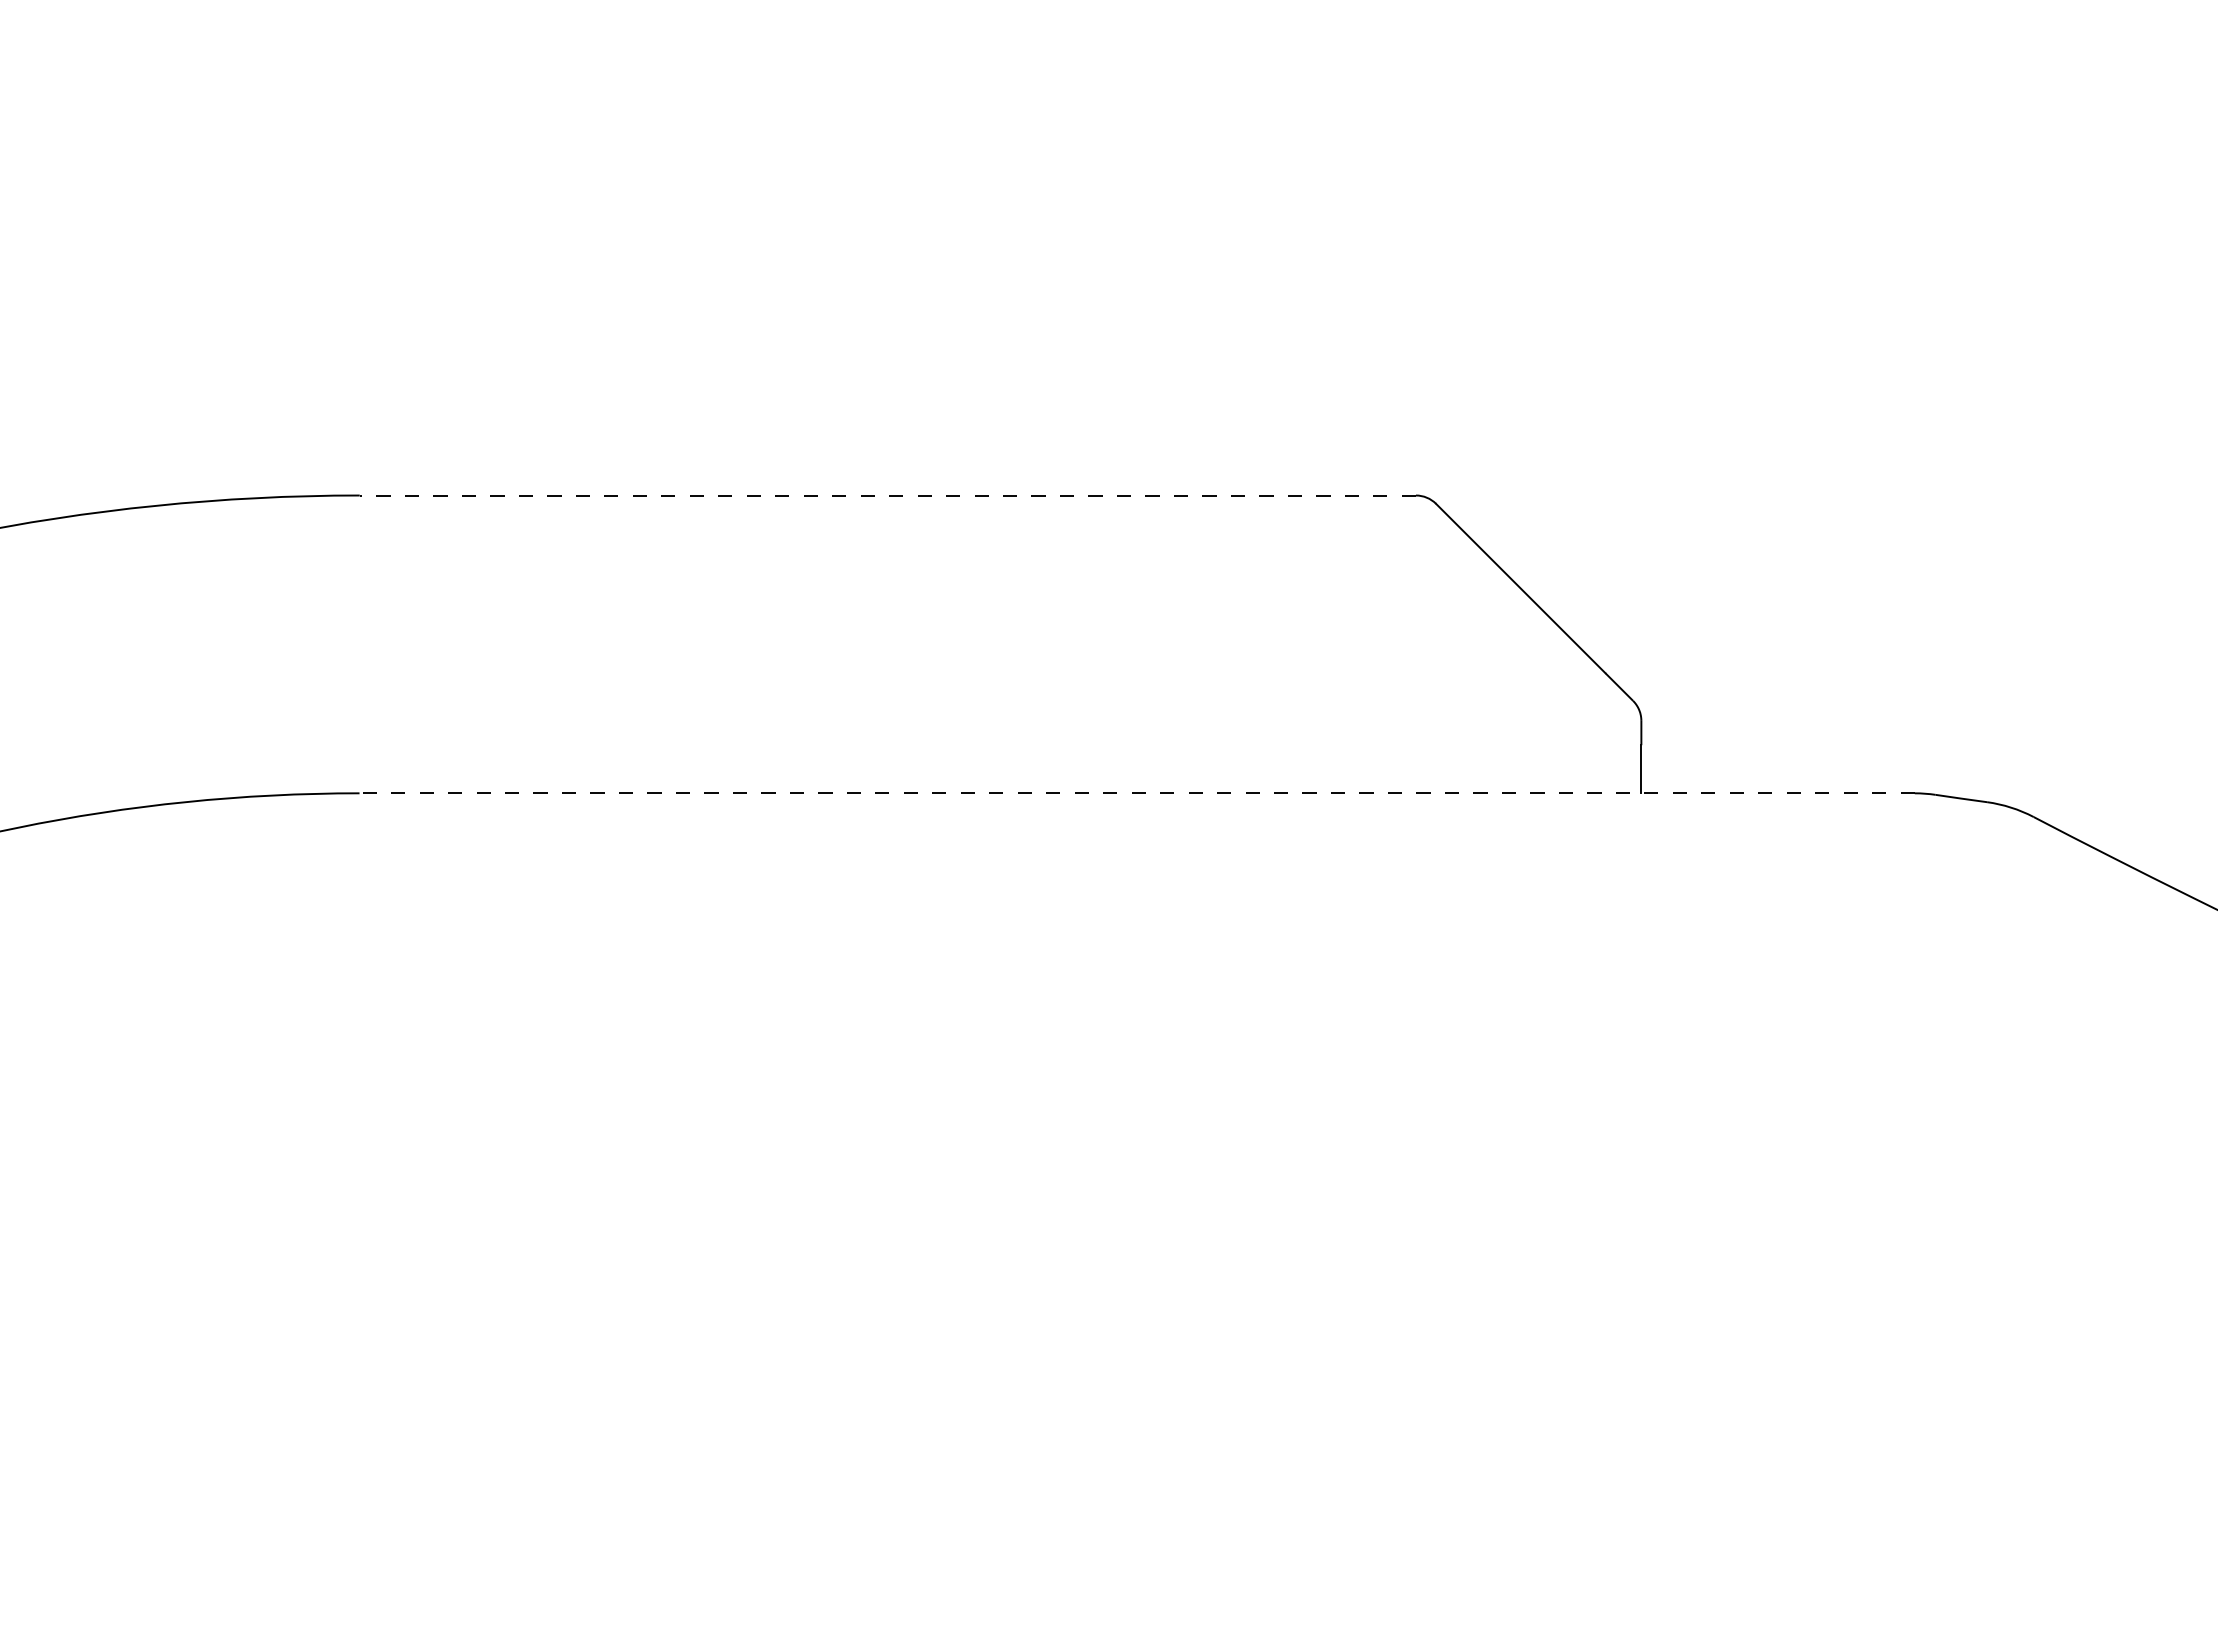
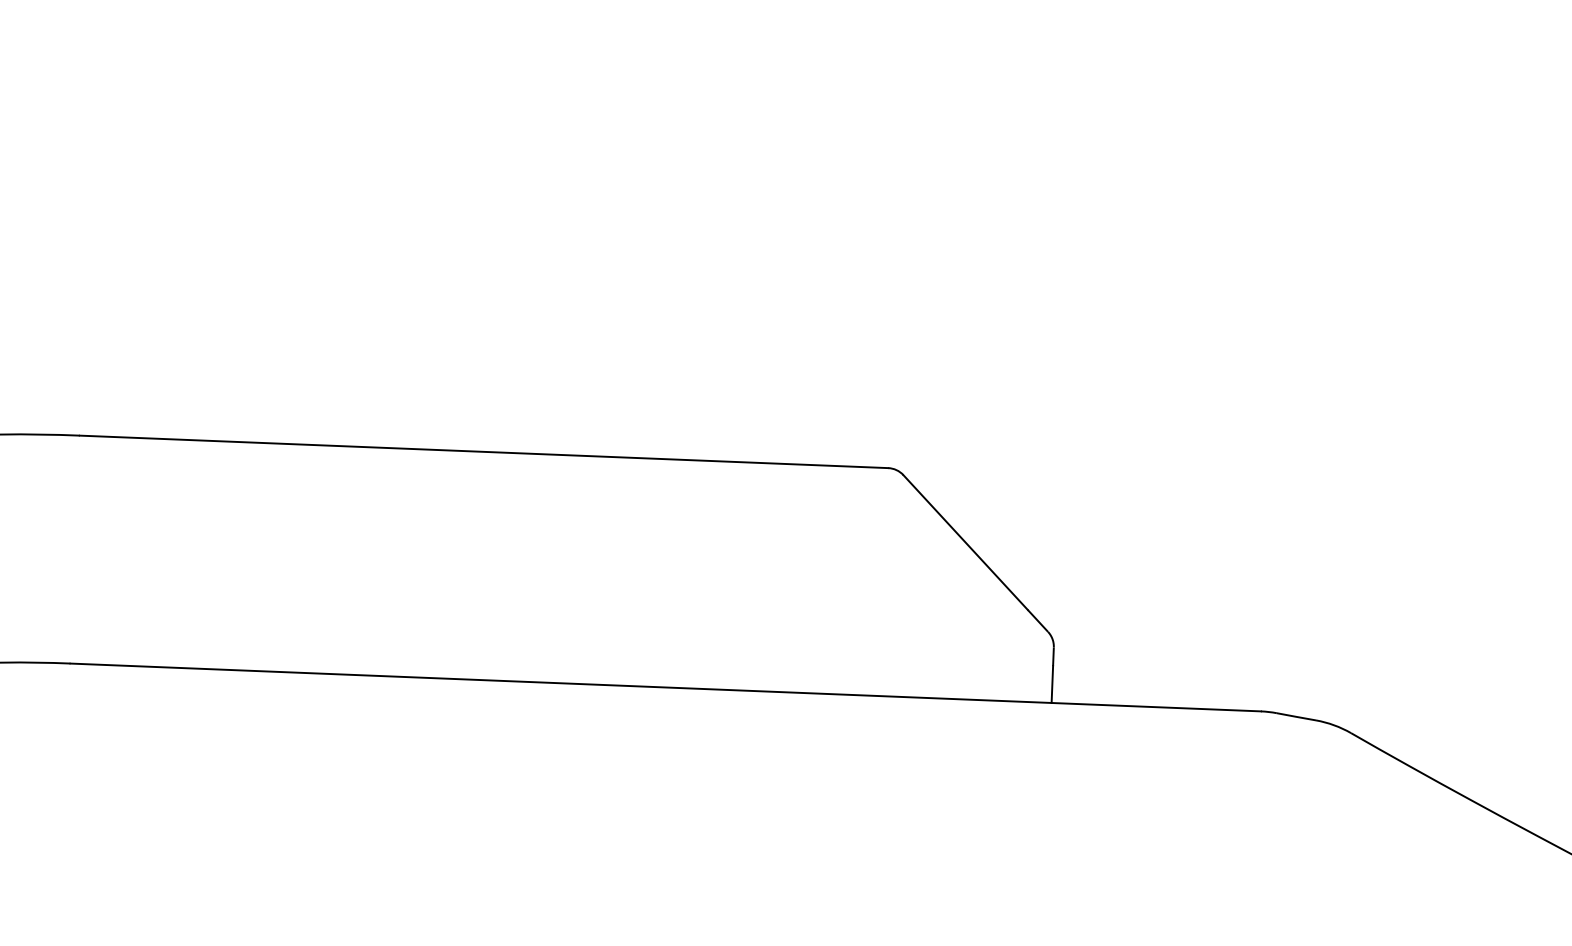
line: (887, 495) -> (483, 451), dashed -> solid
line: (1137, 793) -> (665, 687), dashed -> solid

